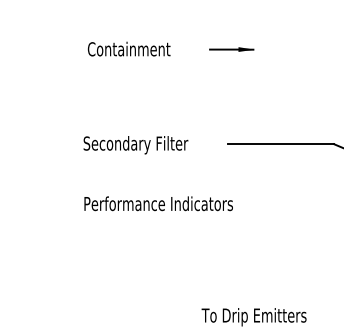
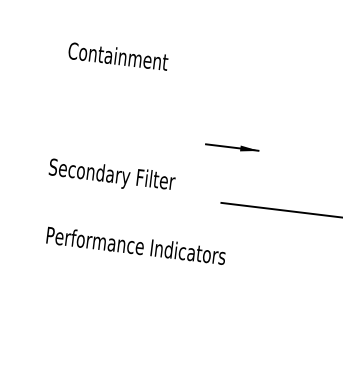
text: (128, 48) -> (117, 55), moved
line: (231, 49) -> (232, 147), moved
text: (135, 145) -> (111, 176), moved
text: (158, 203) -> (136, 245), moved

